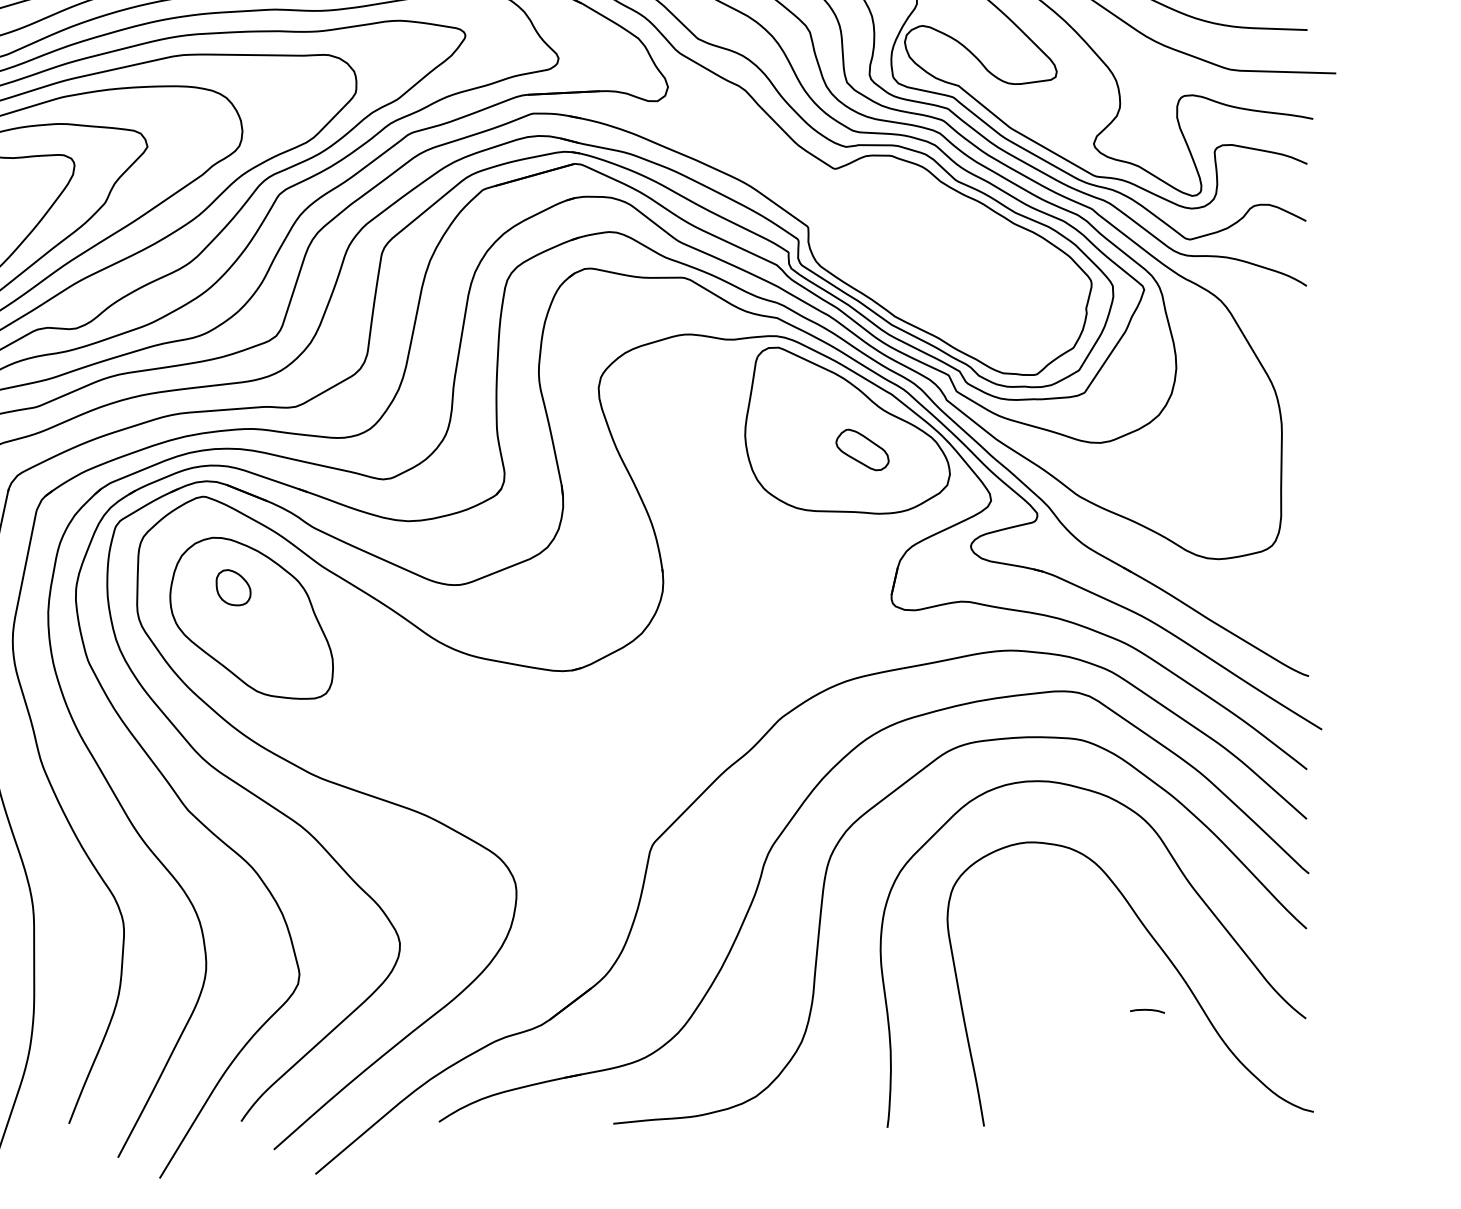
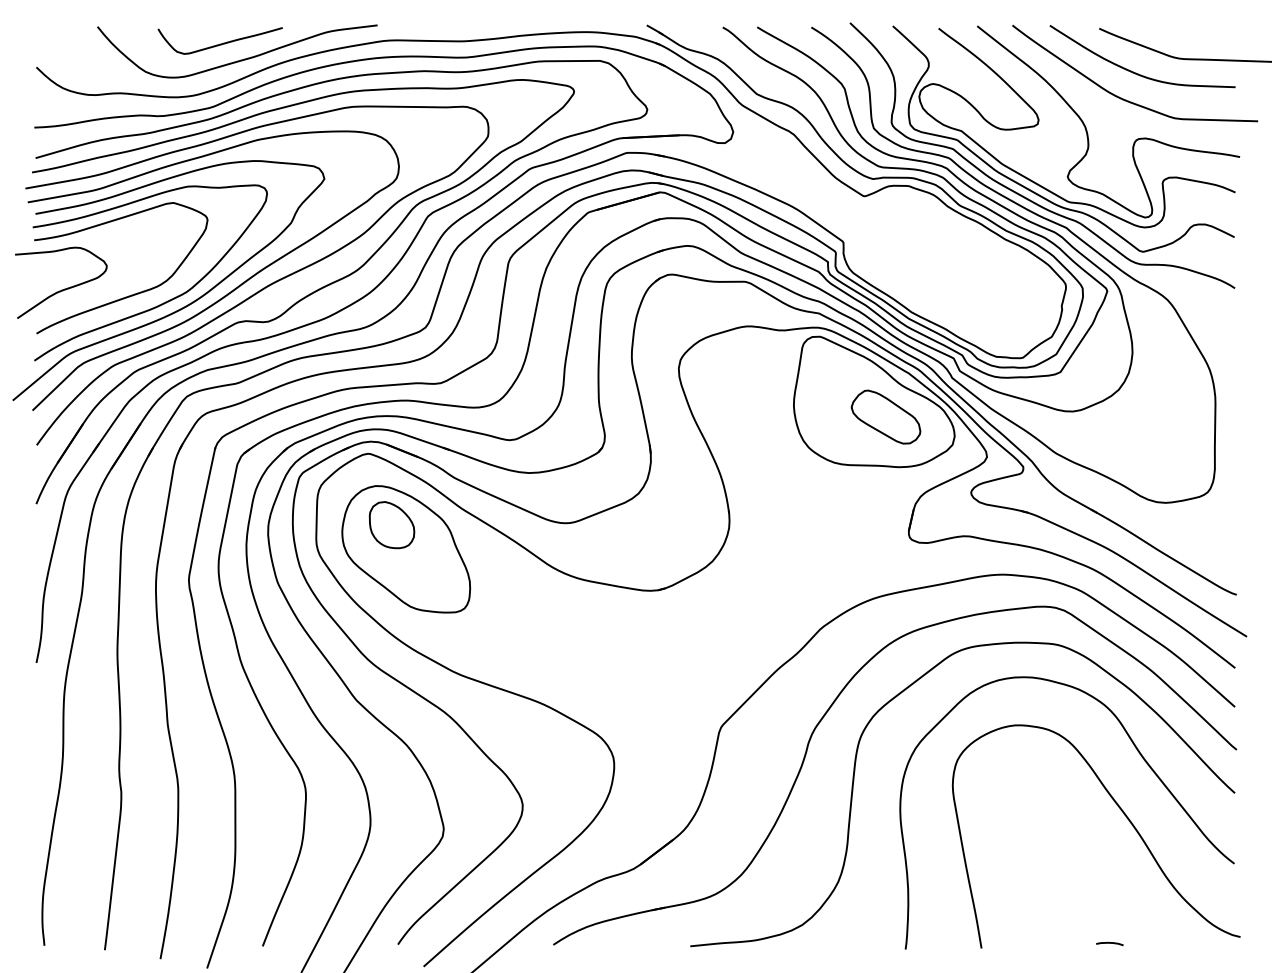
part: (861, 449) -> (885, 416), size x1.67
part: (232, 588) -> (391, 525), size x1.67
curve: (1147, 1010) -> (1109, 943), moved

